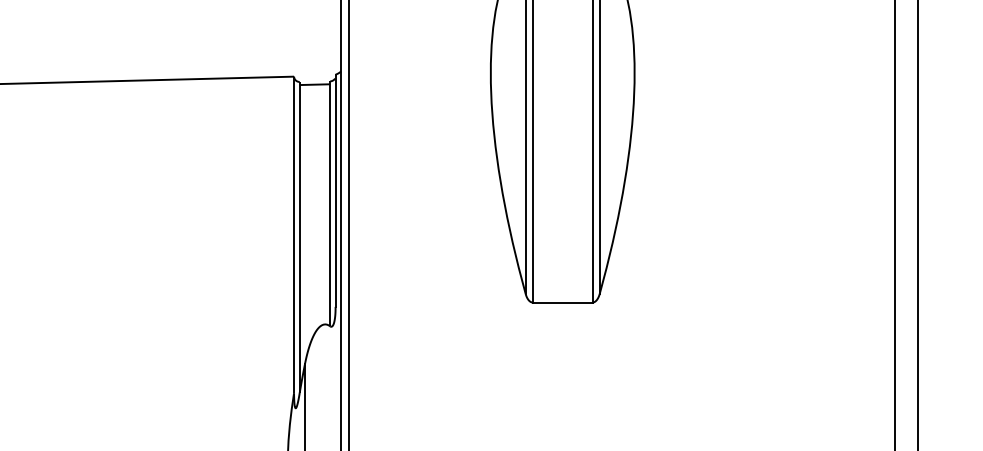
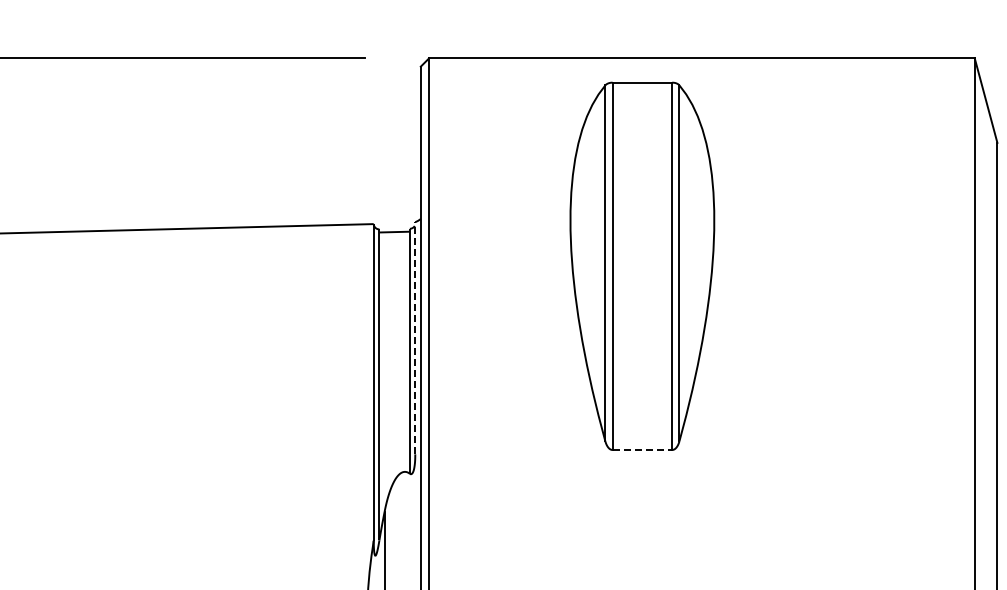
line: (335, 190) -> (415, 337), solid -> dashed
line: (562, 302) -> (642, 449), solid -> dashed

